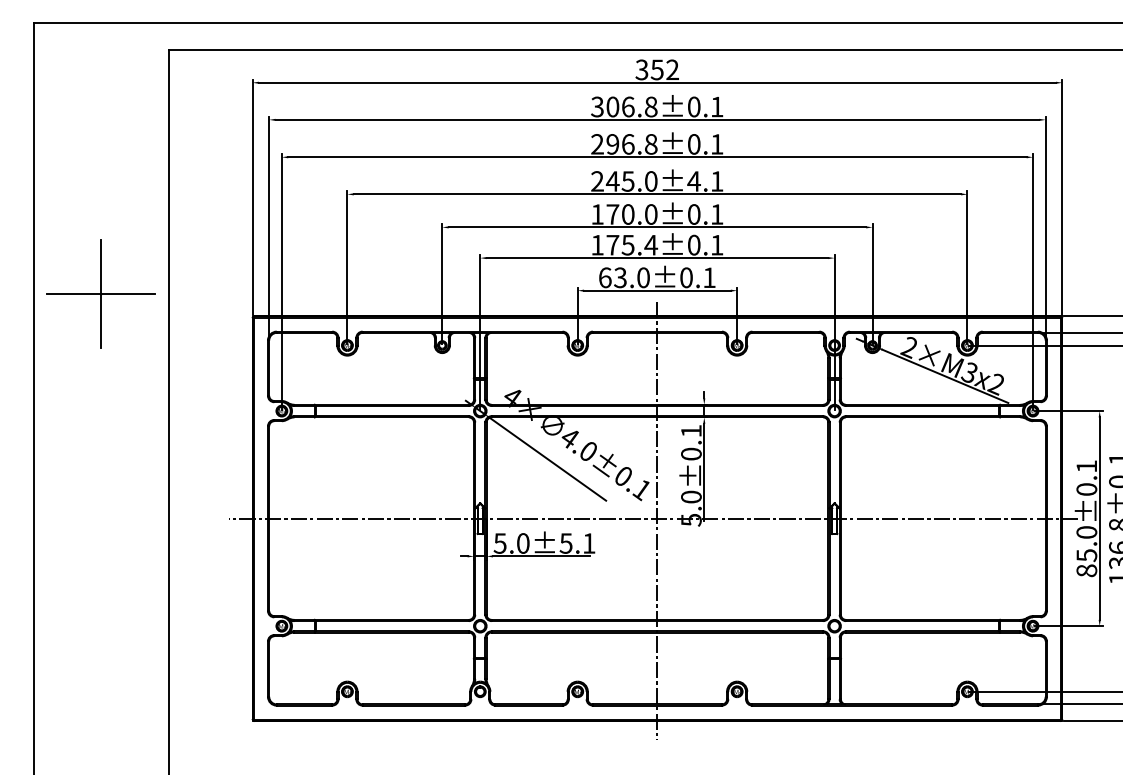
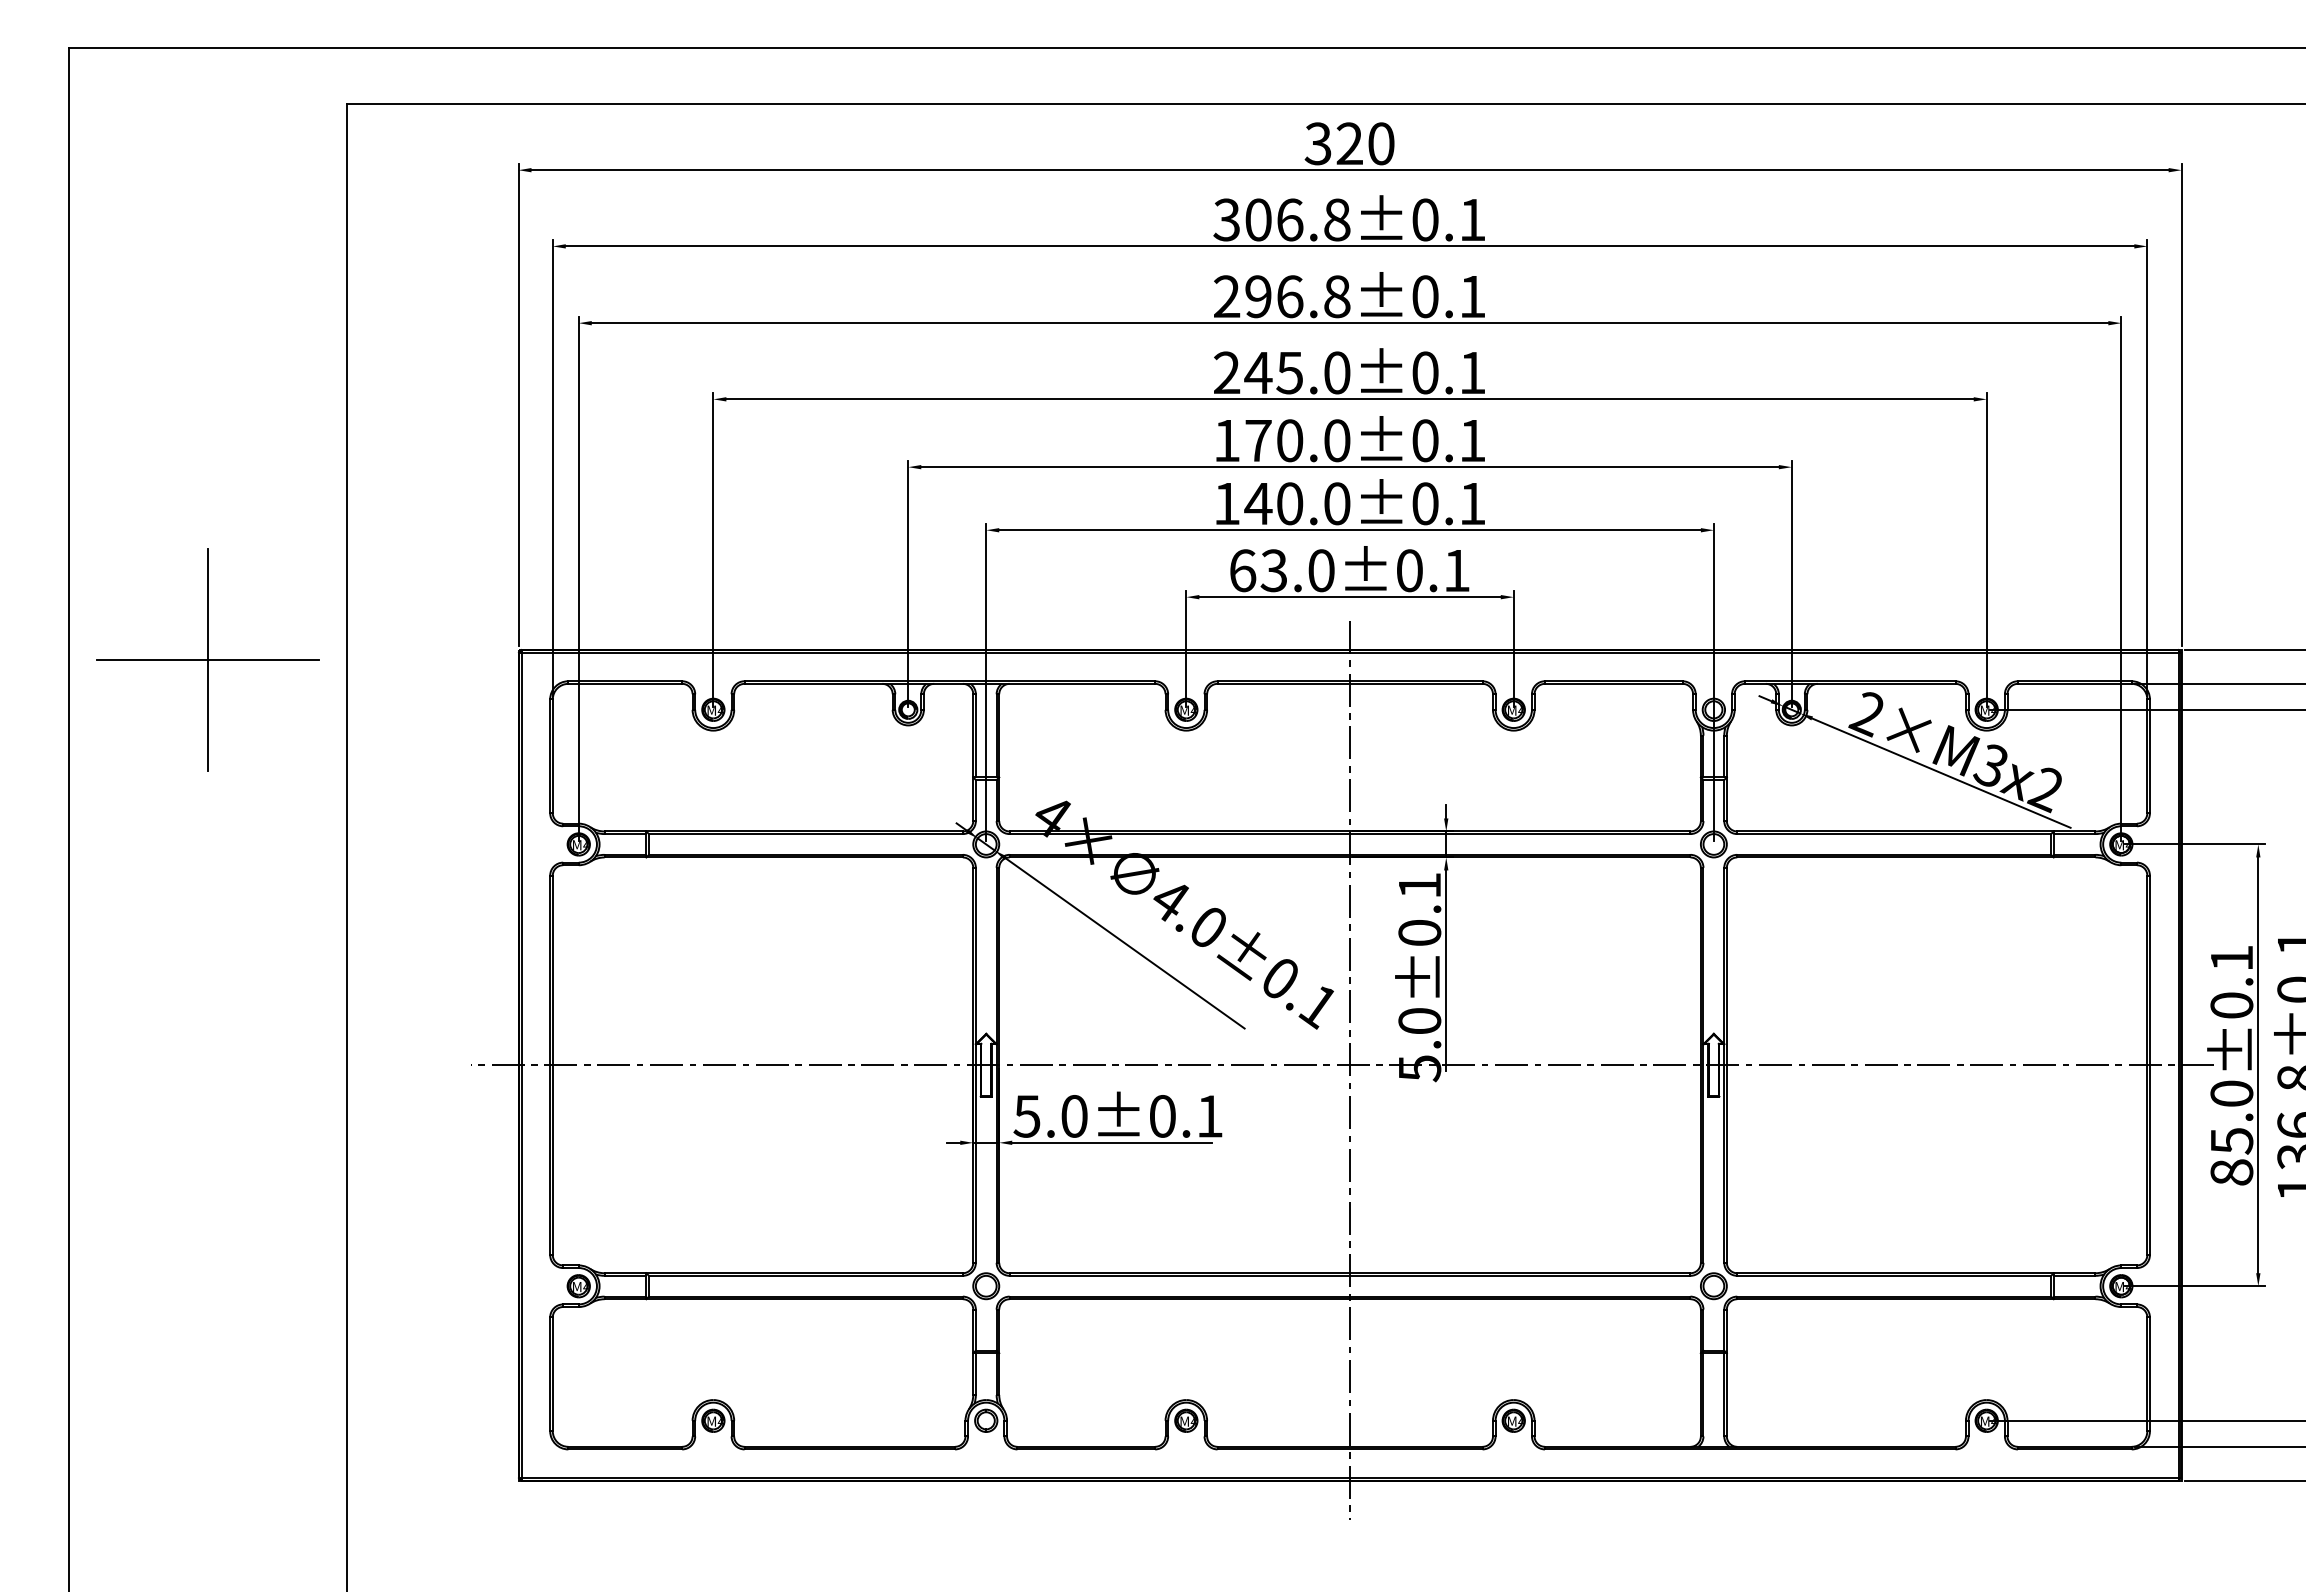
text: (664, 69) -> (1364, 142), 352 -> 320
text: (693, 181) -> (1424, 372), 245.0±4.1 -> 245.0±0.1
text: (631, 244) -> (1296, 502), 175.4±0.1 -> 140.0±0.1
part: (100, 293) -> (206, 658), moved
text: (565, 543) -> (1161, 1116), 5.0±5.1 -> 5.0±0.1

